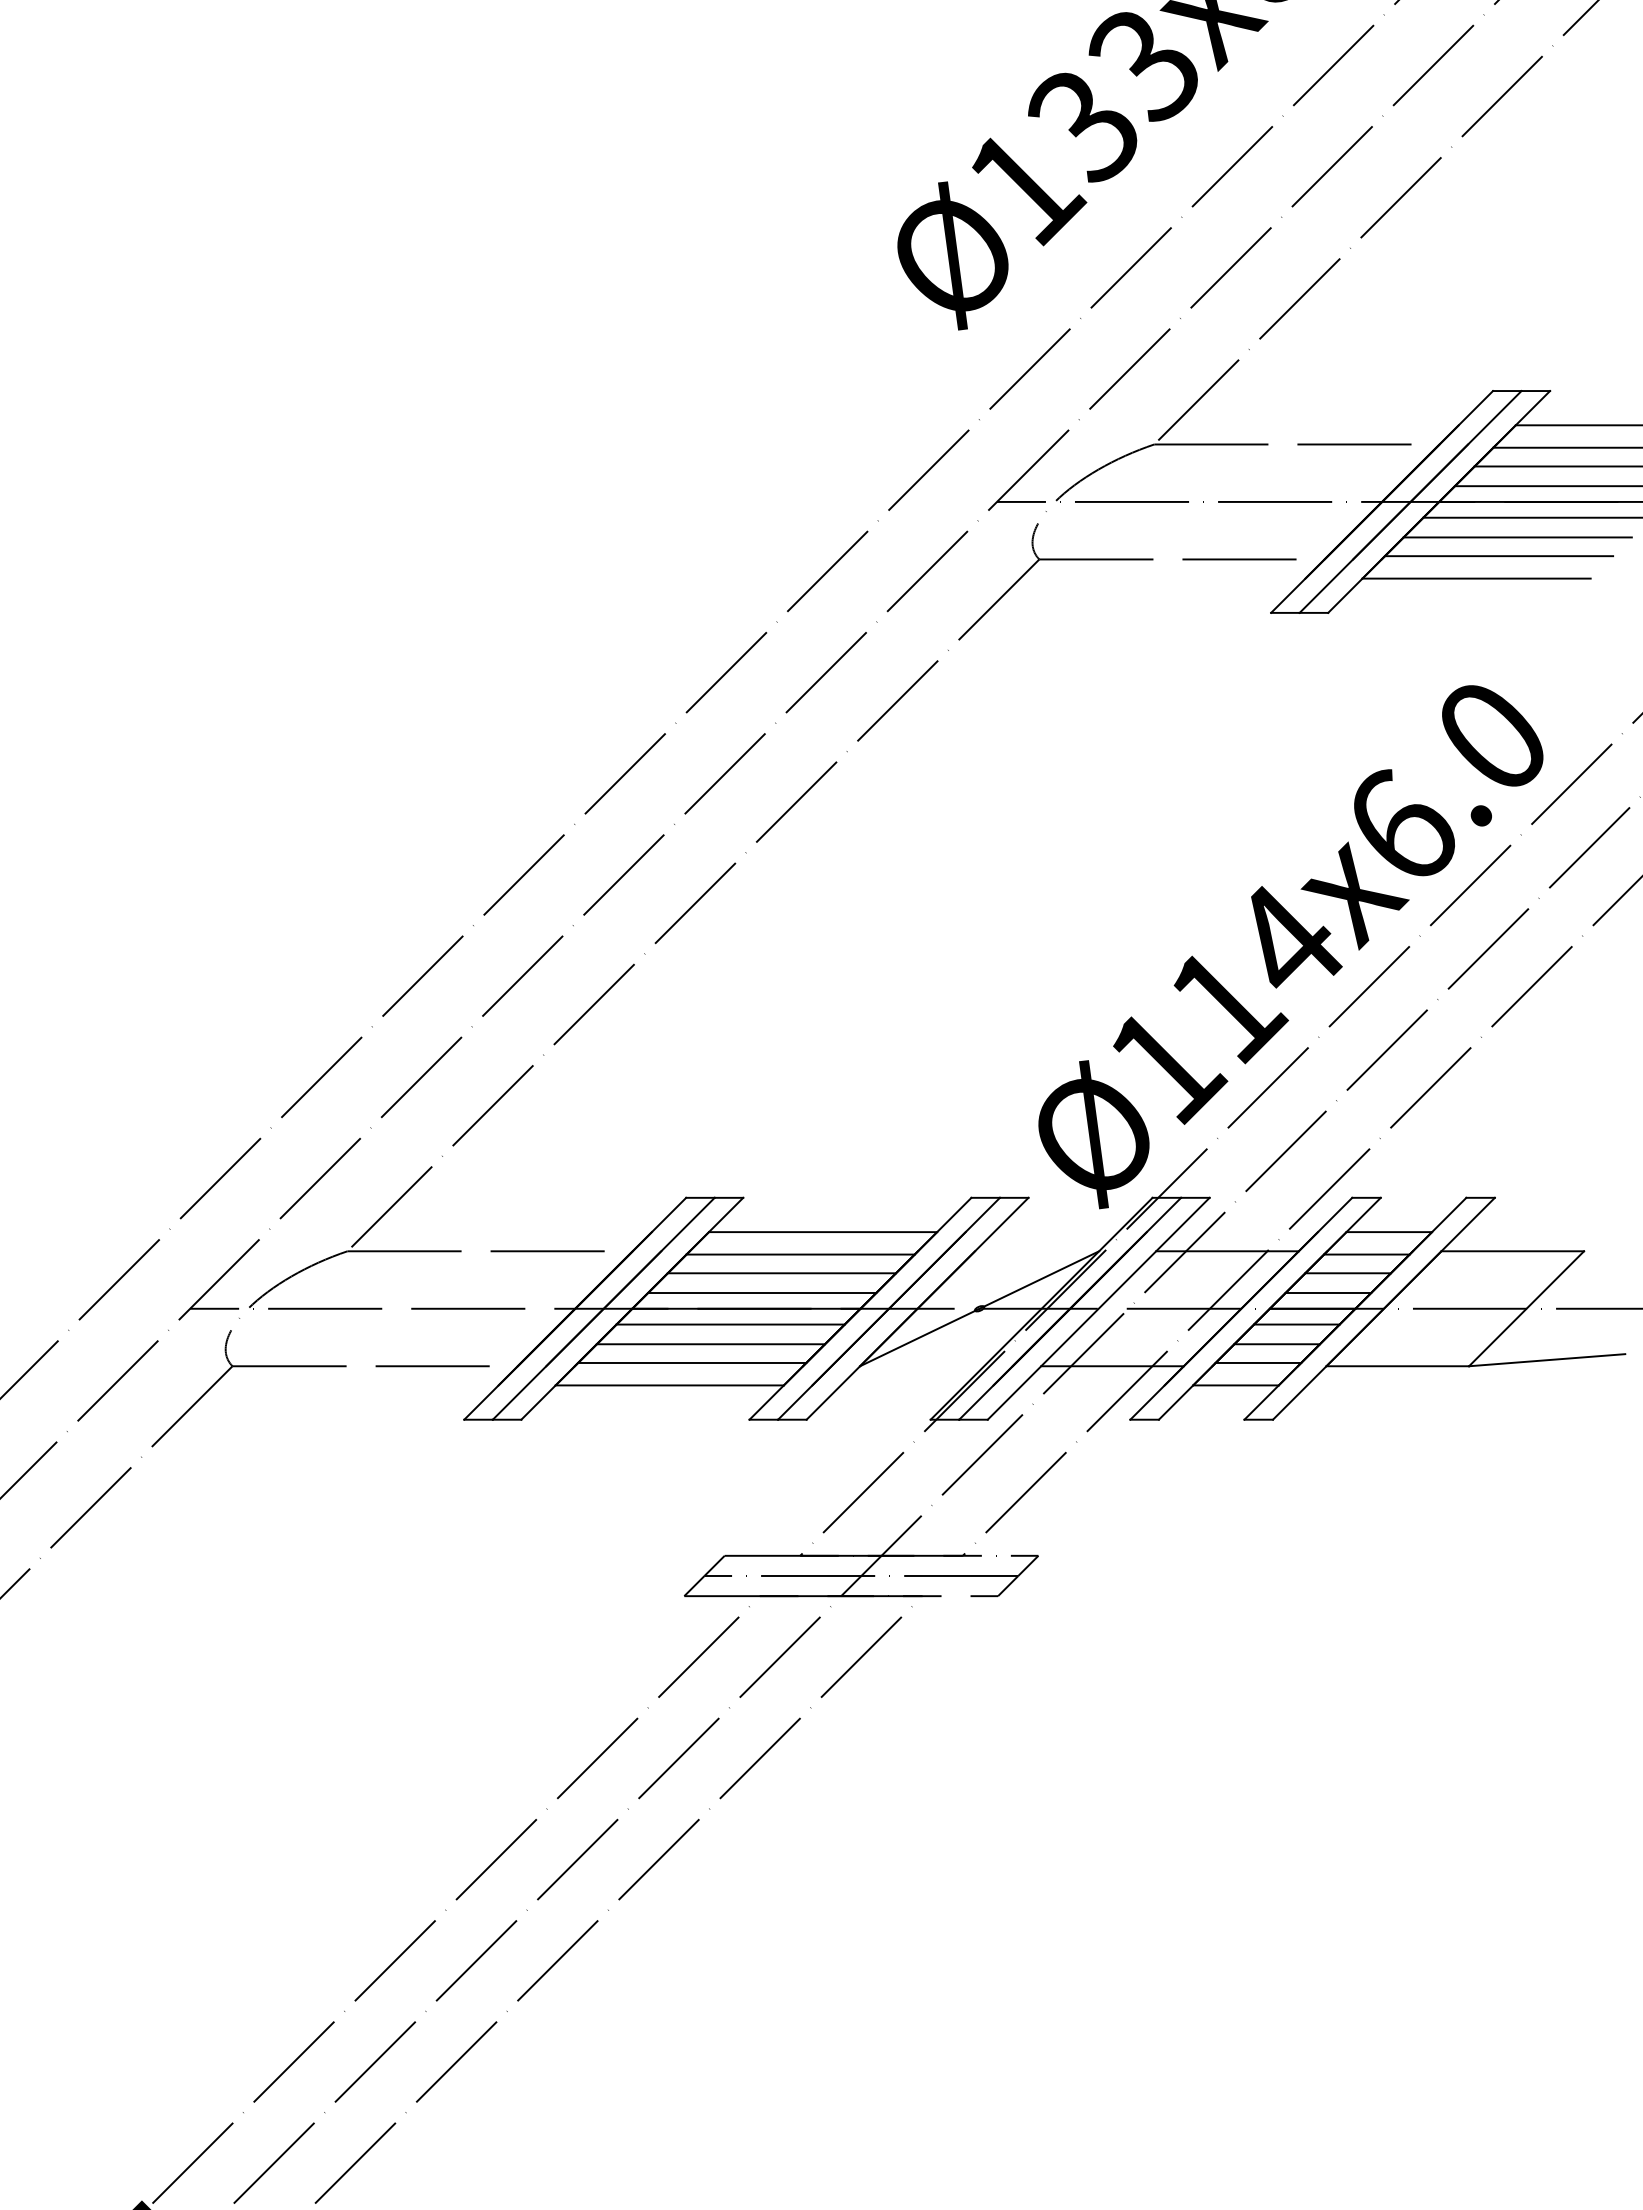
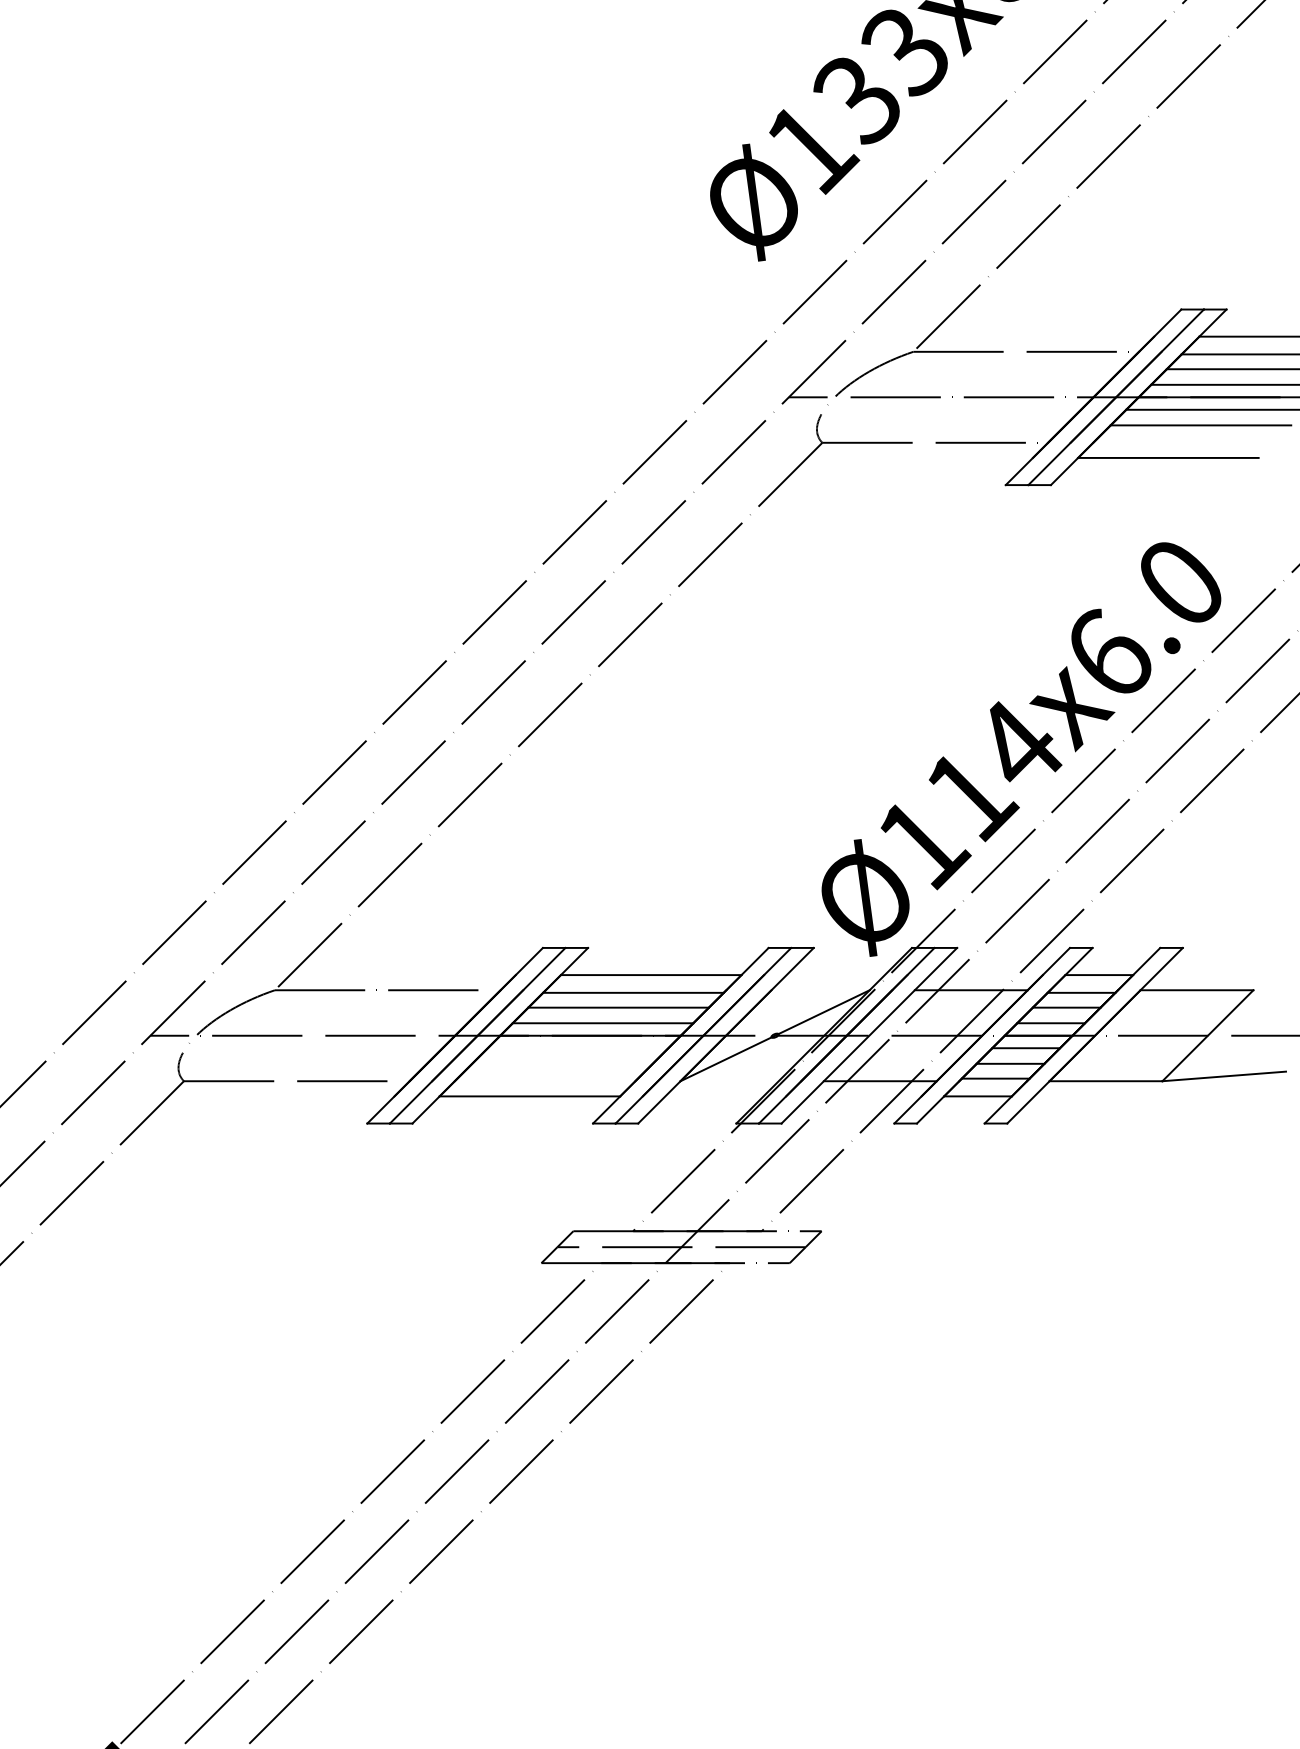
line: (1498, 556) -> (1185, 440), removed
line: (730, 1324) -> (577, 1048), removed
line: (710, 1344) -> (562, 1064), removed
line: (692, 1362) -> (547, 1078), removed

